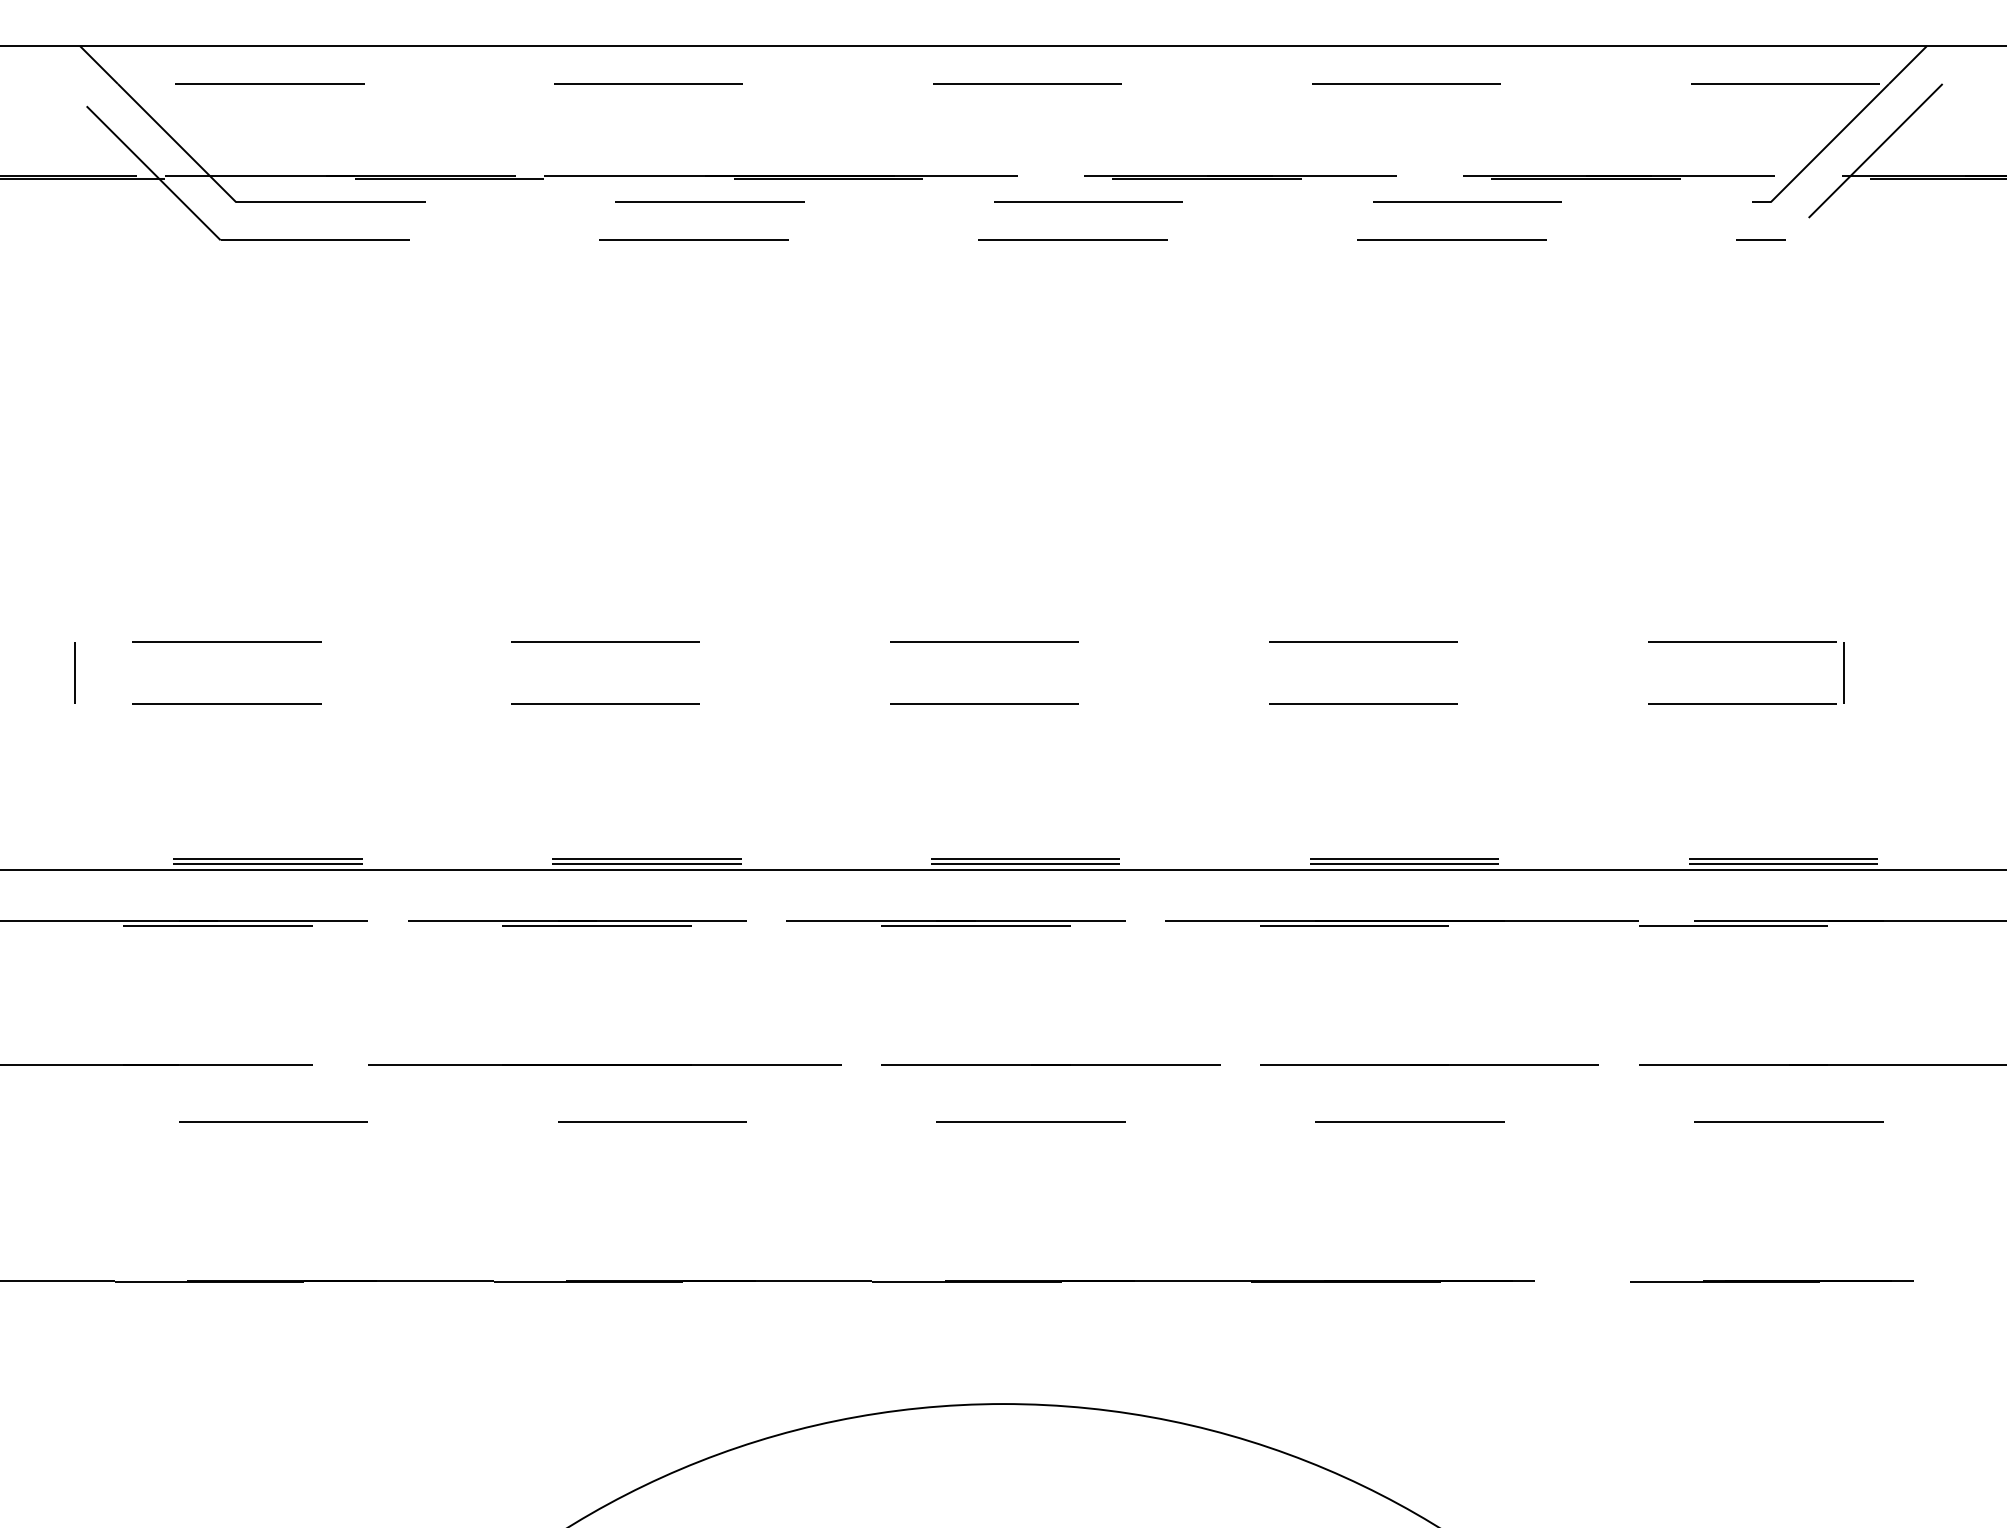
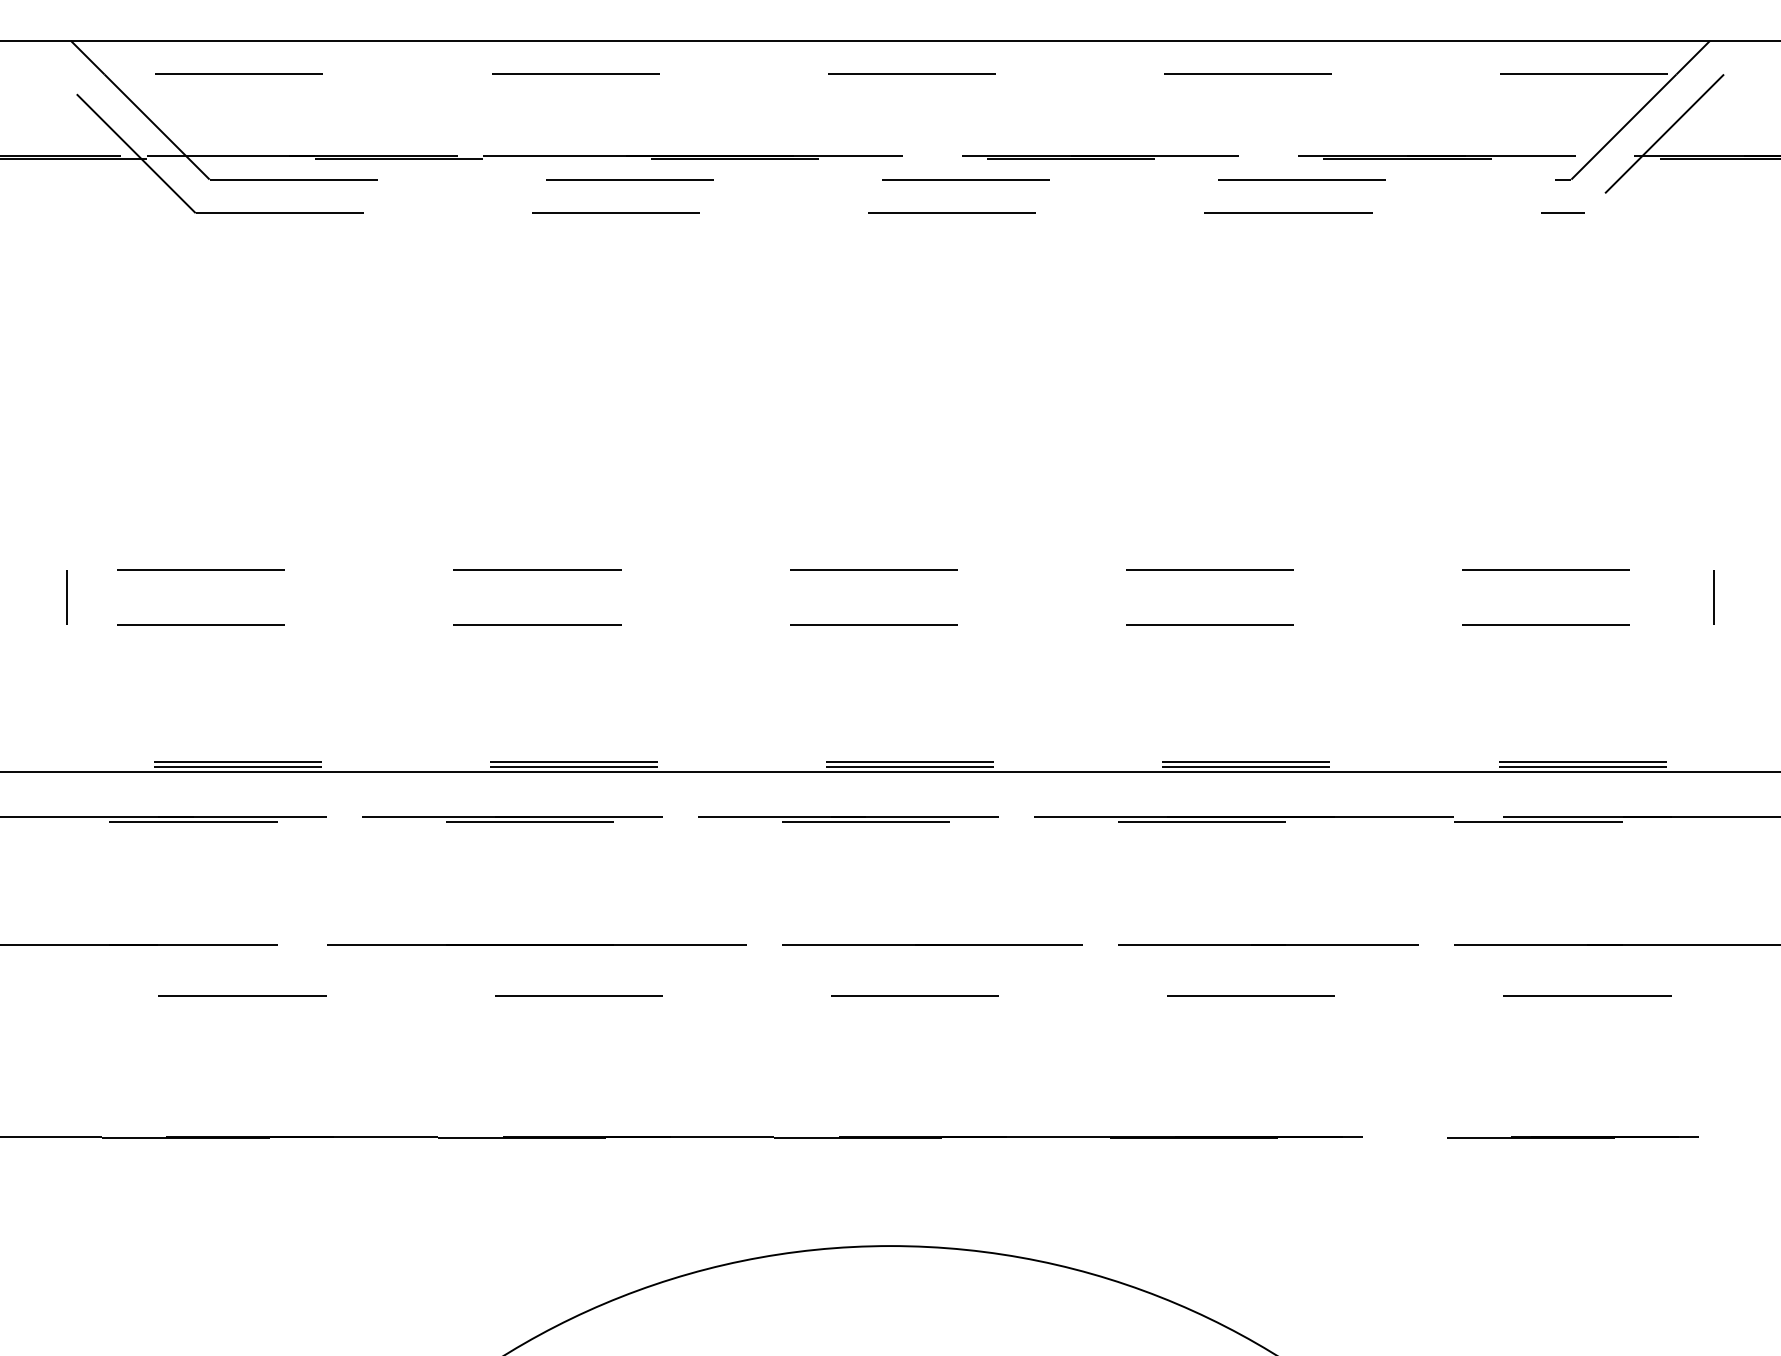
line: (1842, 673) -> (1713, 597), moved

